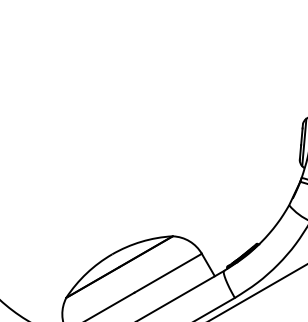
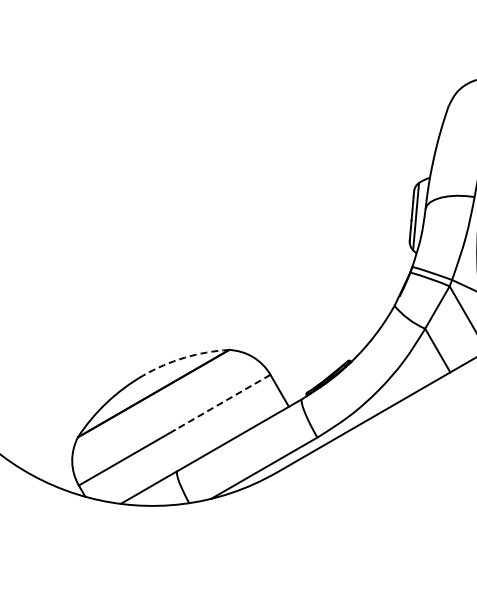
arc: (141, 241) -> (184, 357), solid -> dashed
line: (168, 273) -> (222, 402), solid -> dashed

